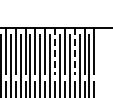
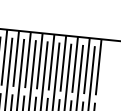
line: (55, 51) -> (52, 62), dashed -> solid
line: (74, 51) -> (74, 65), dashed -> solid

